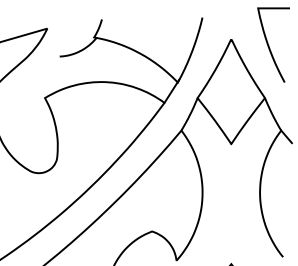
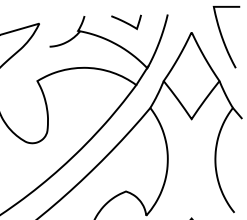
curve: (152, 27) -> (126, 22), added

